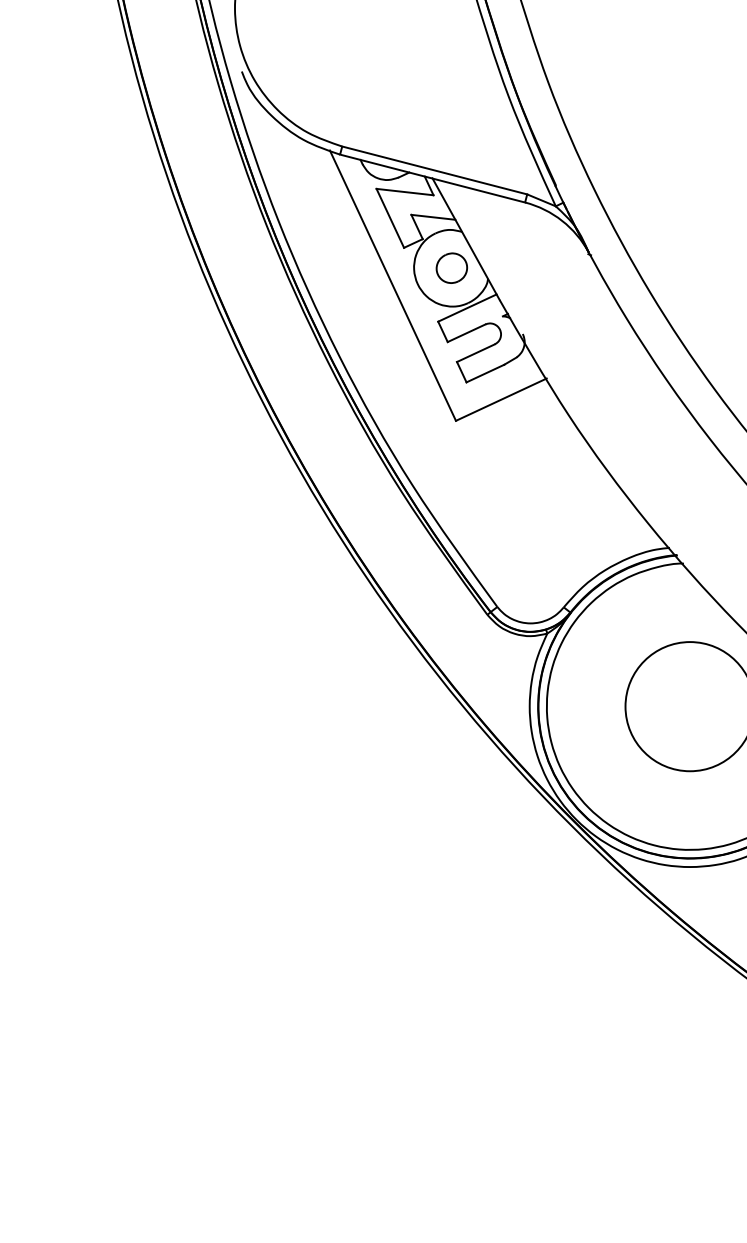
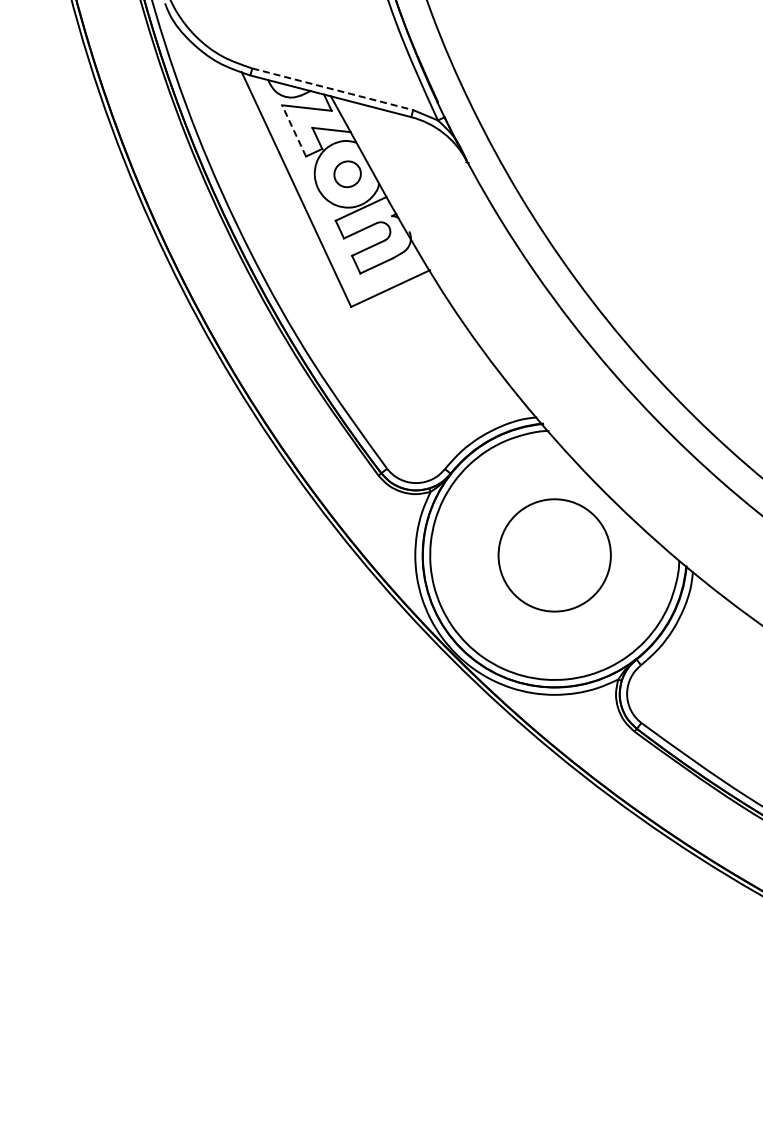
line: (435, 170) -> (333, 89), solid -> dashed
line: (389, 217) -> (293, 130), solid -> dashed

